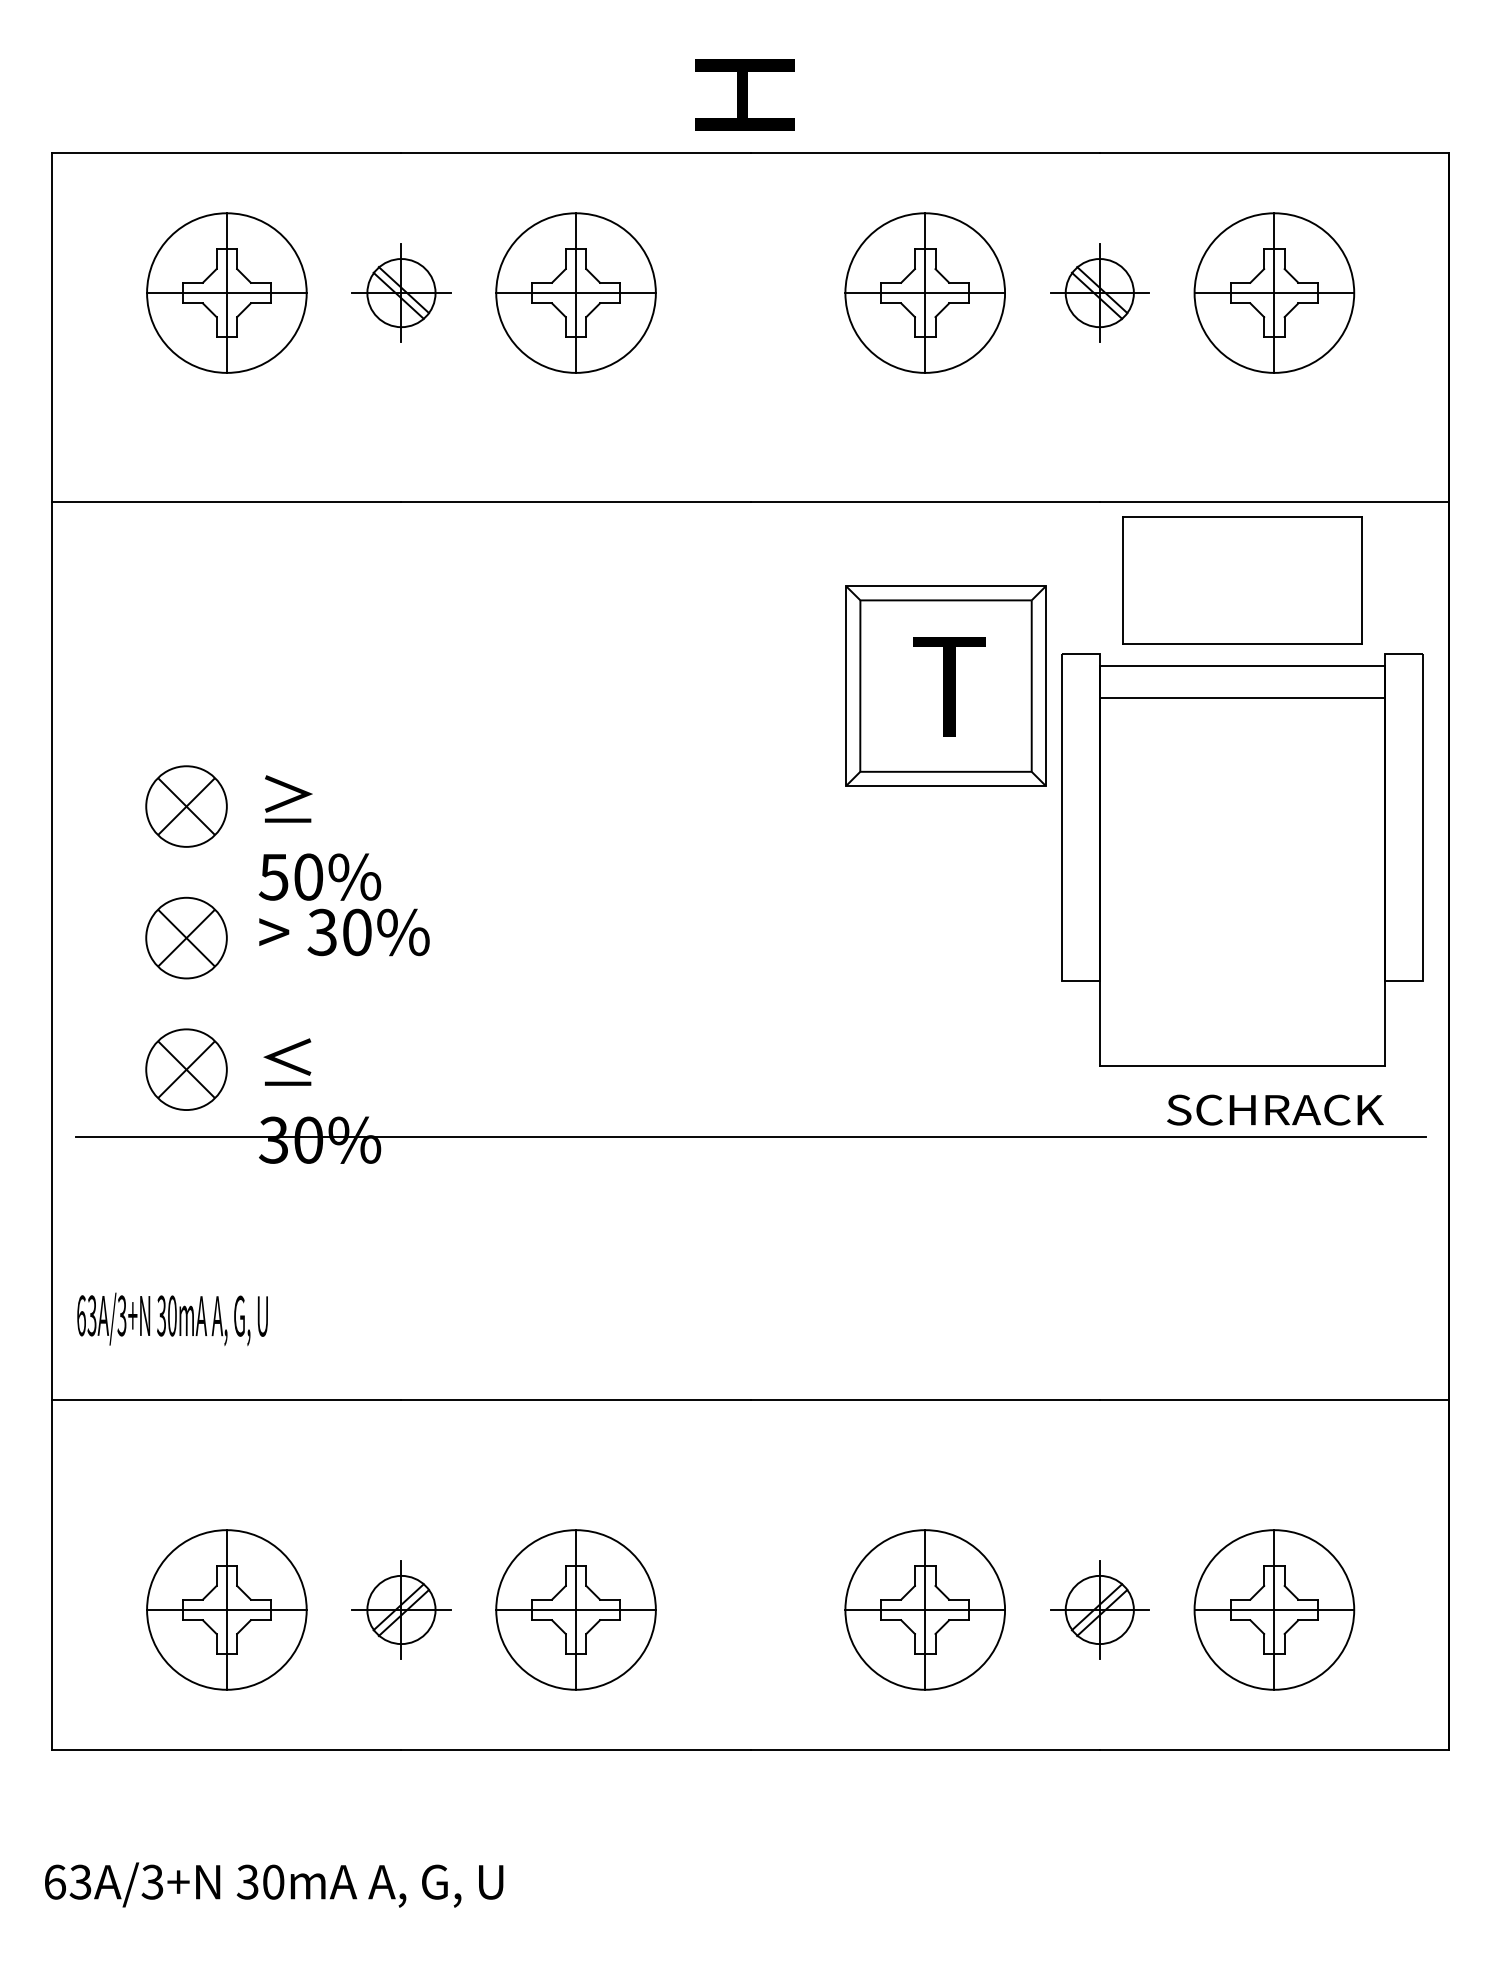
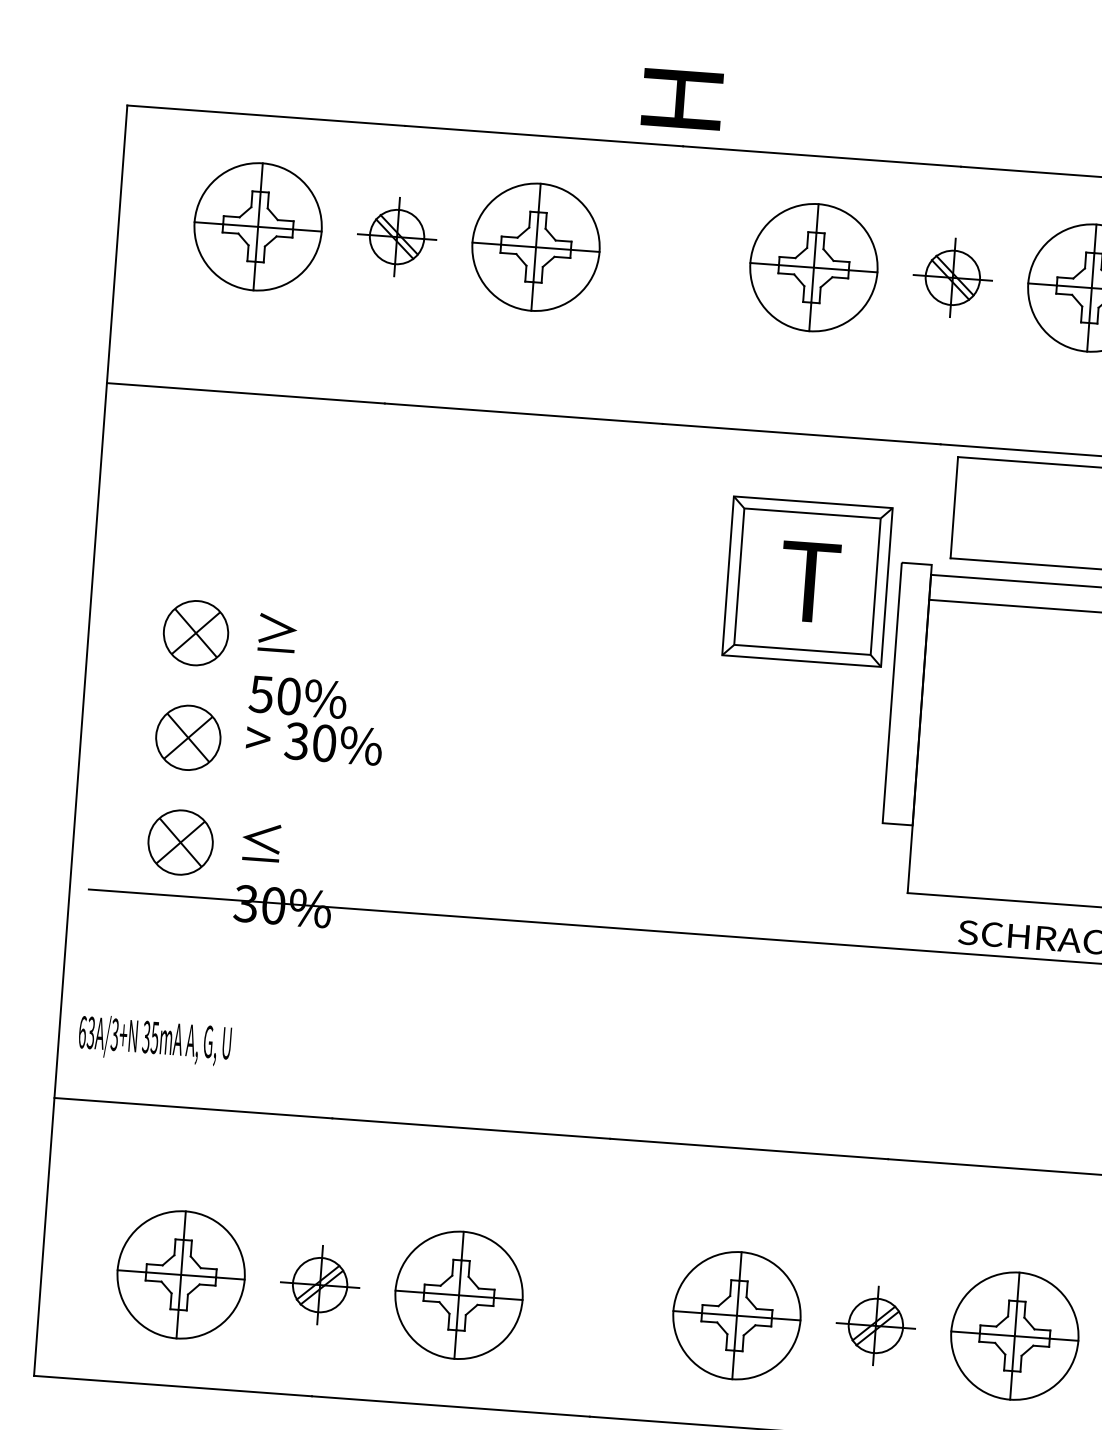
text: (171, 1315) -> (154, 1037), 30mA -> 35mA

